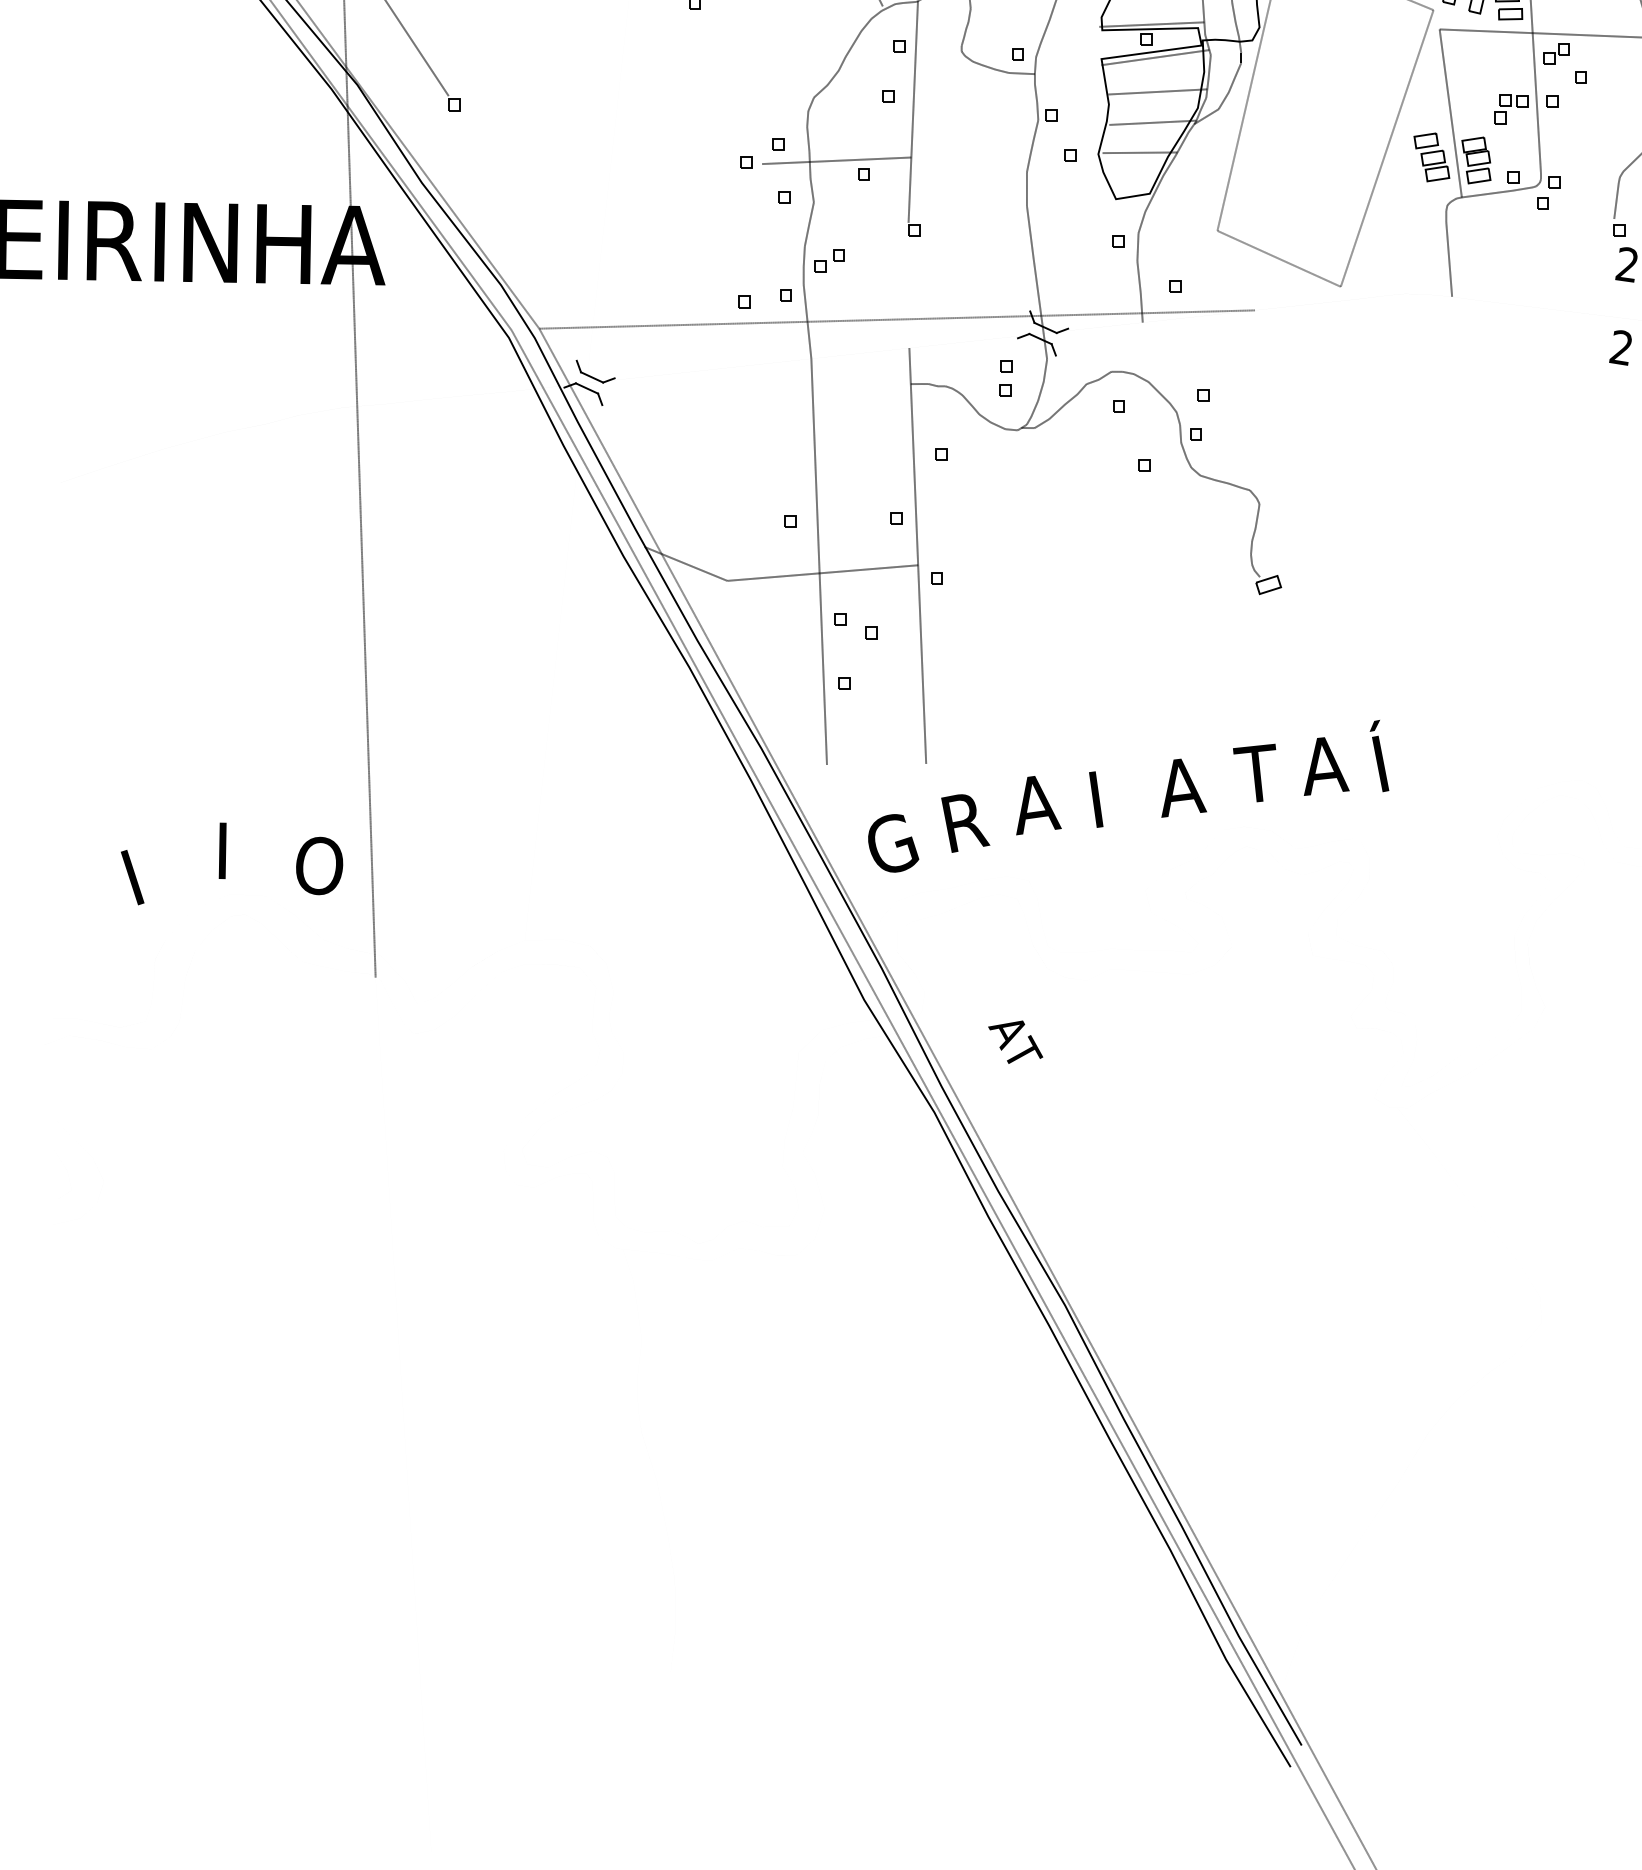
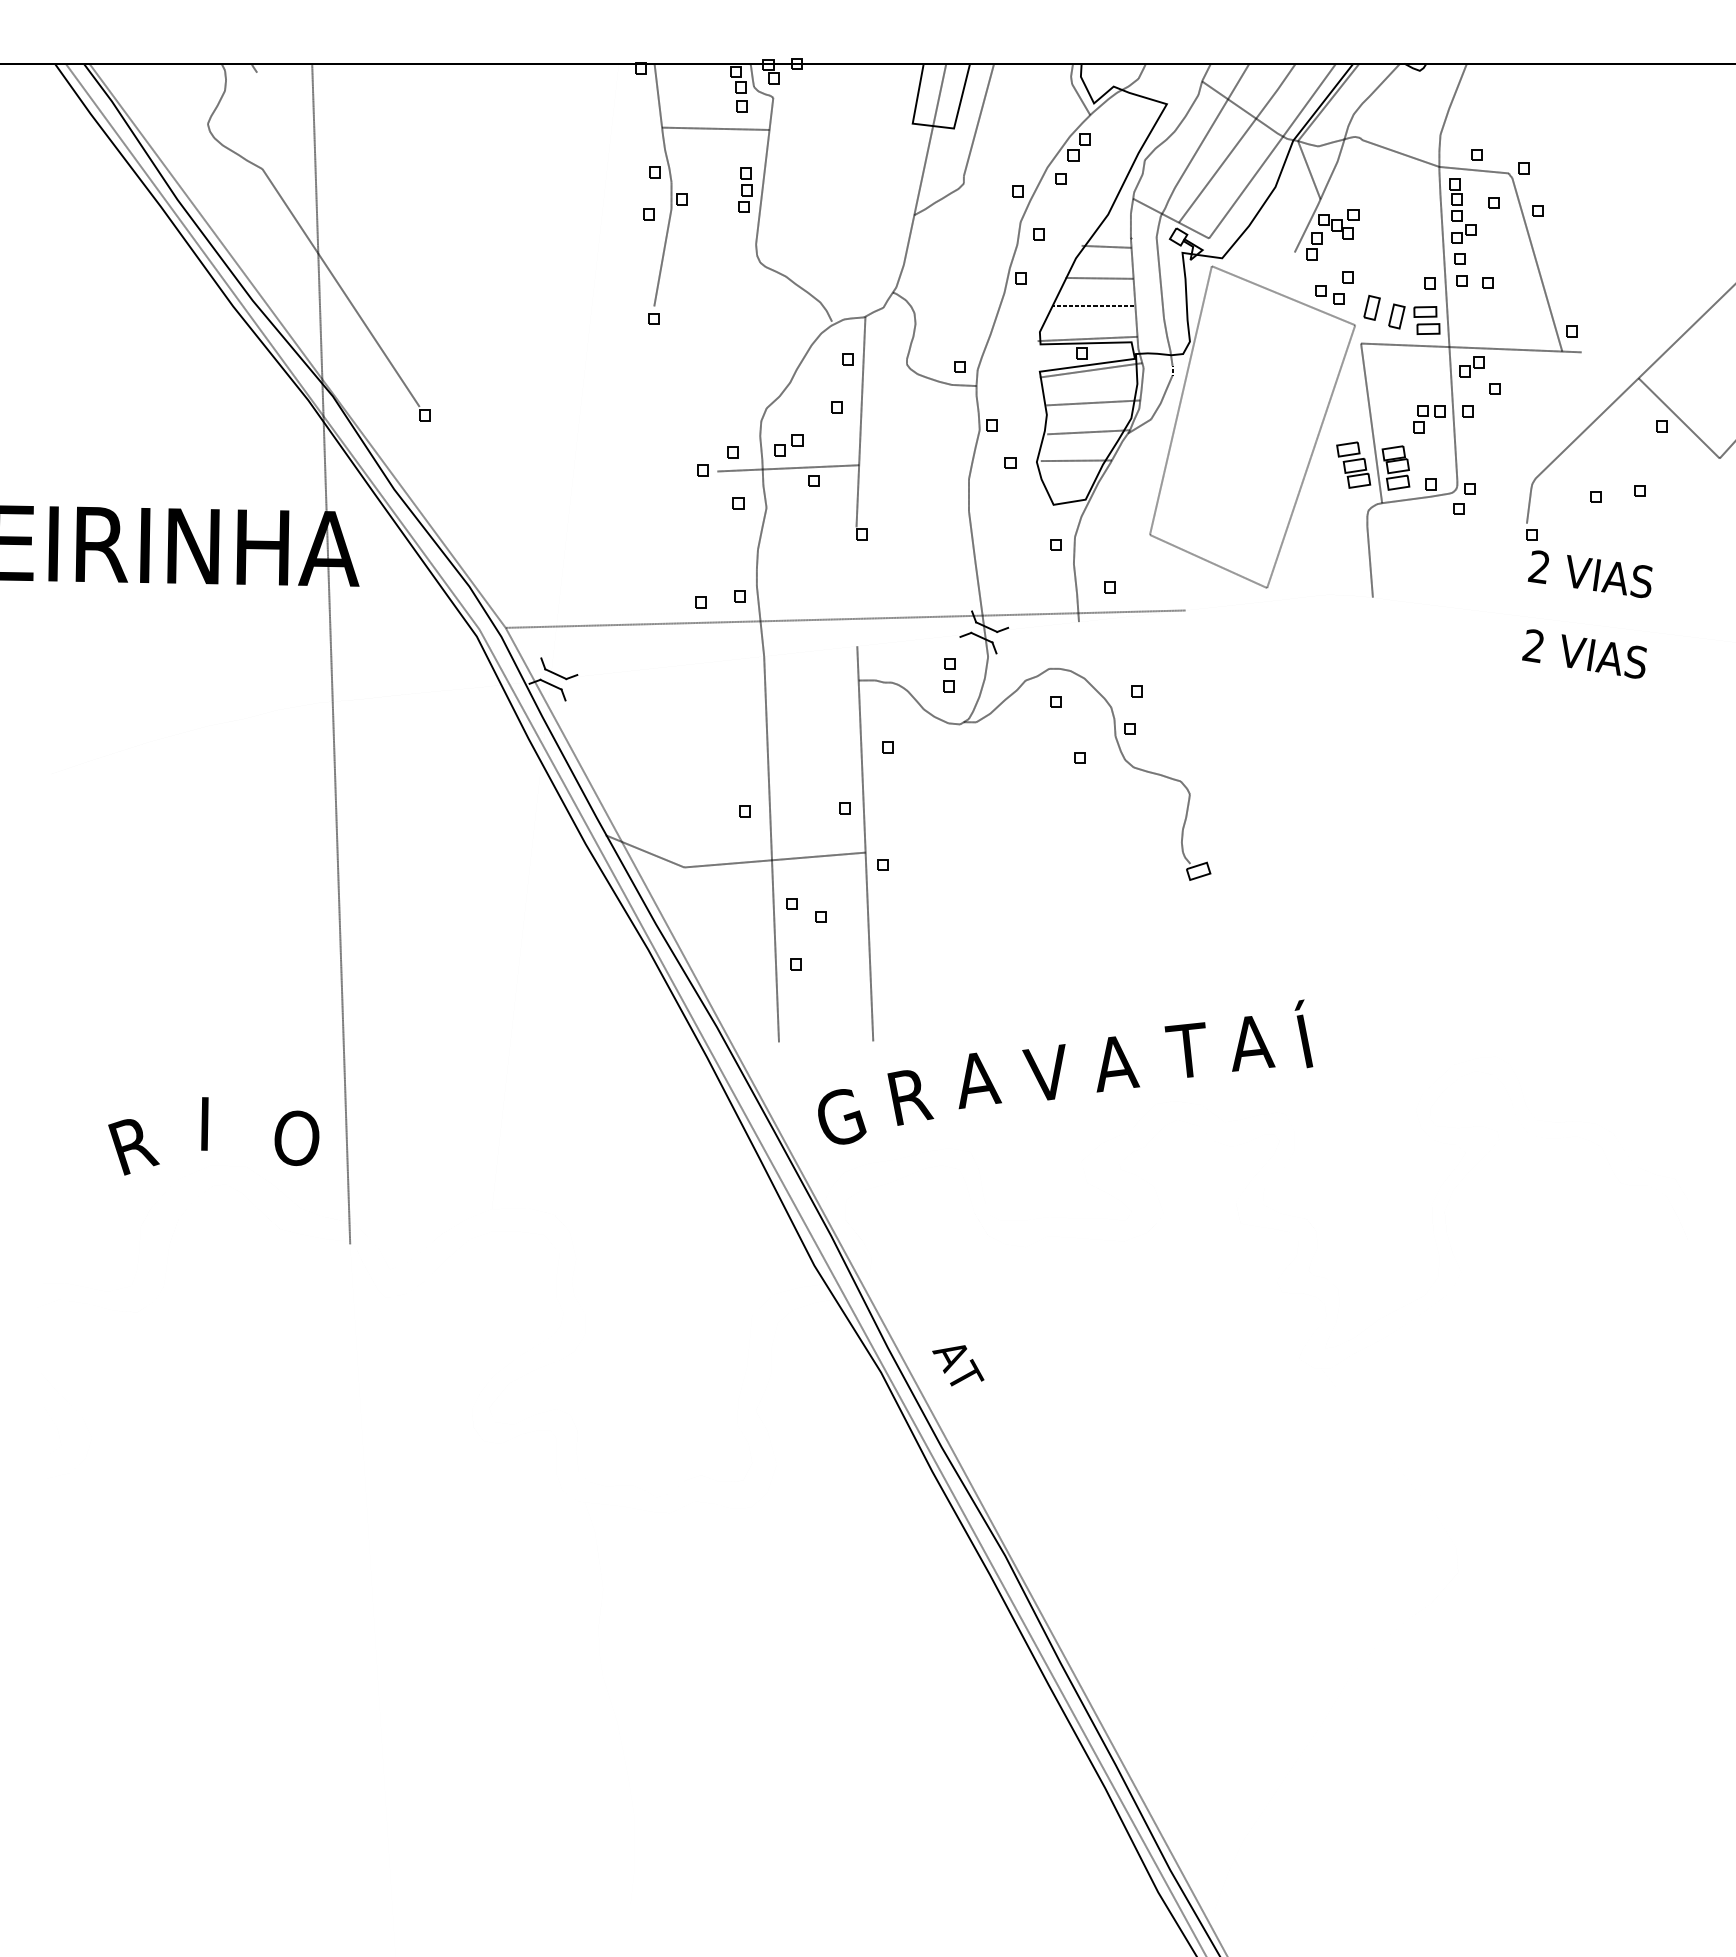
part: (829, 260) -> (788, 445), moved
text: (1105, 797) -> (1043, 1073), I -> V
text: (150, 870) -> (136, 1142), I -> R
text: (1015, 1041) -> (958, 1365), moved

